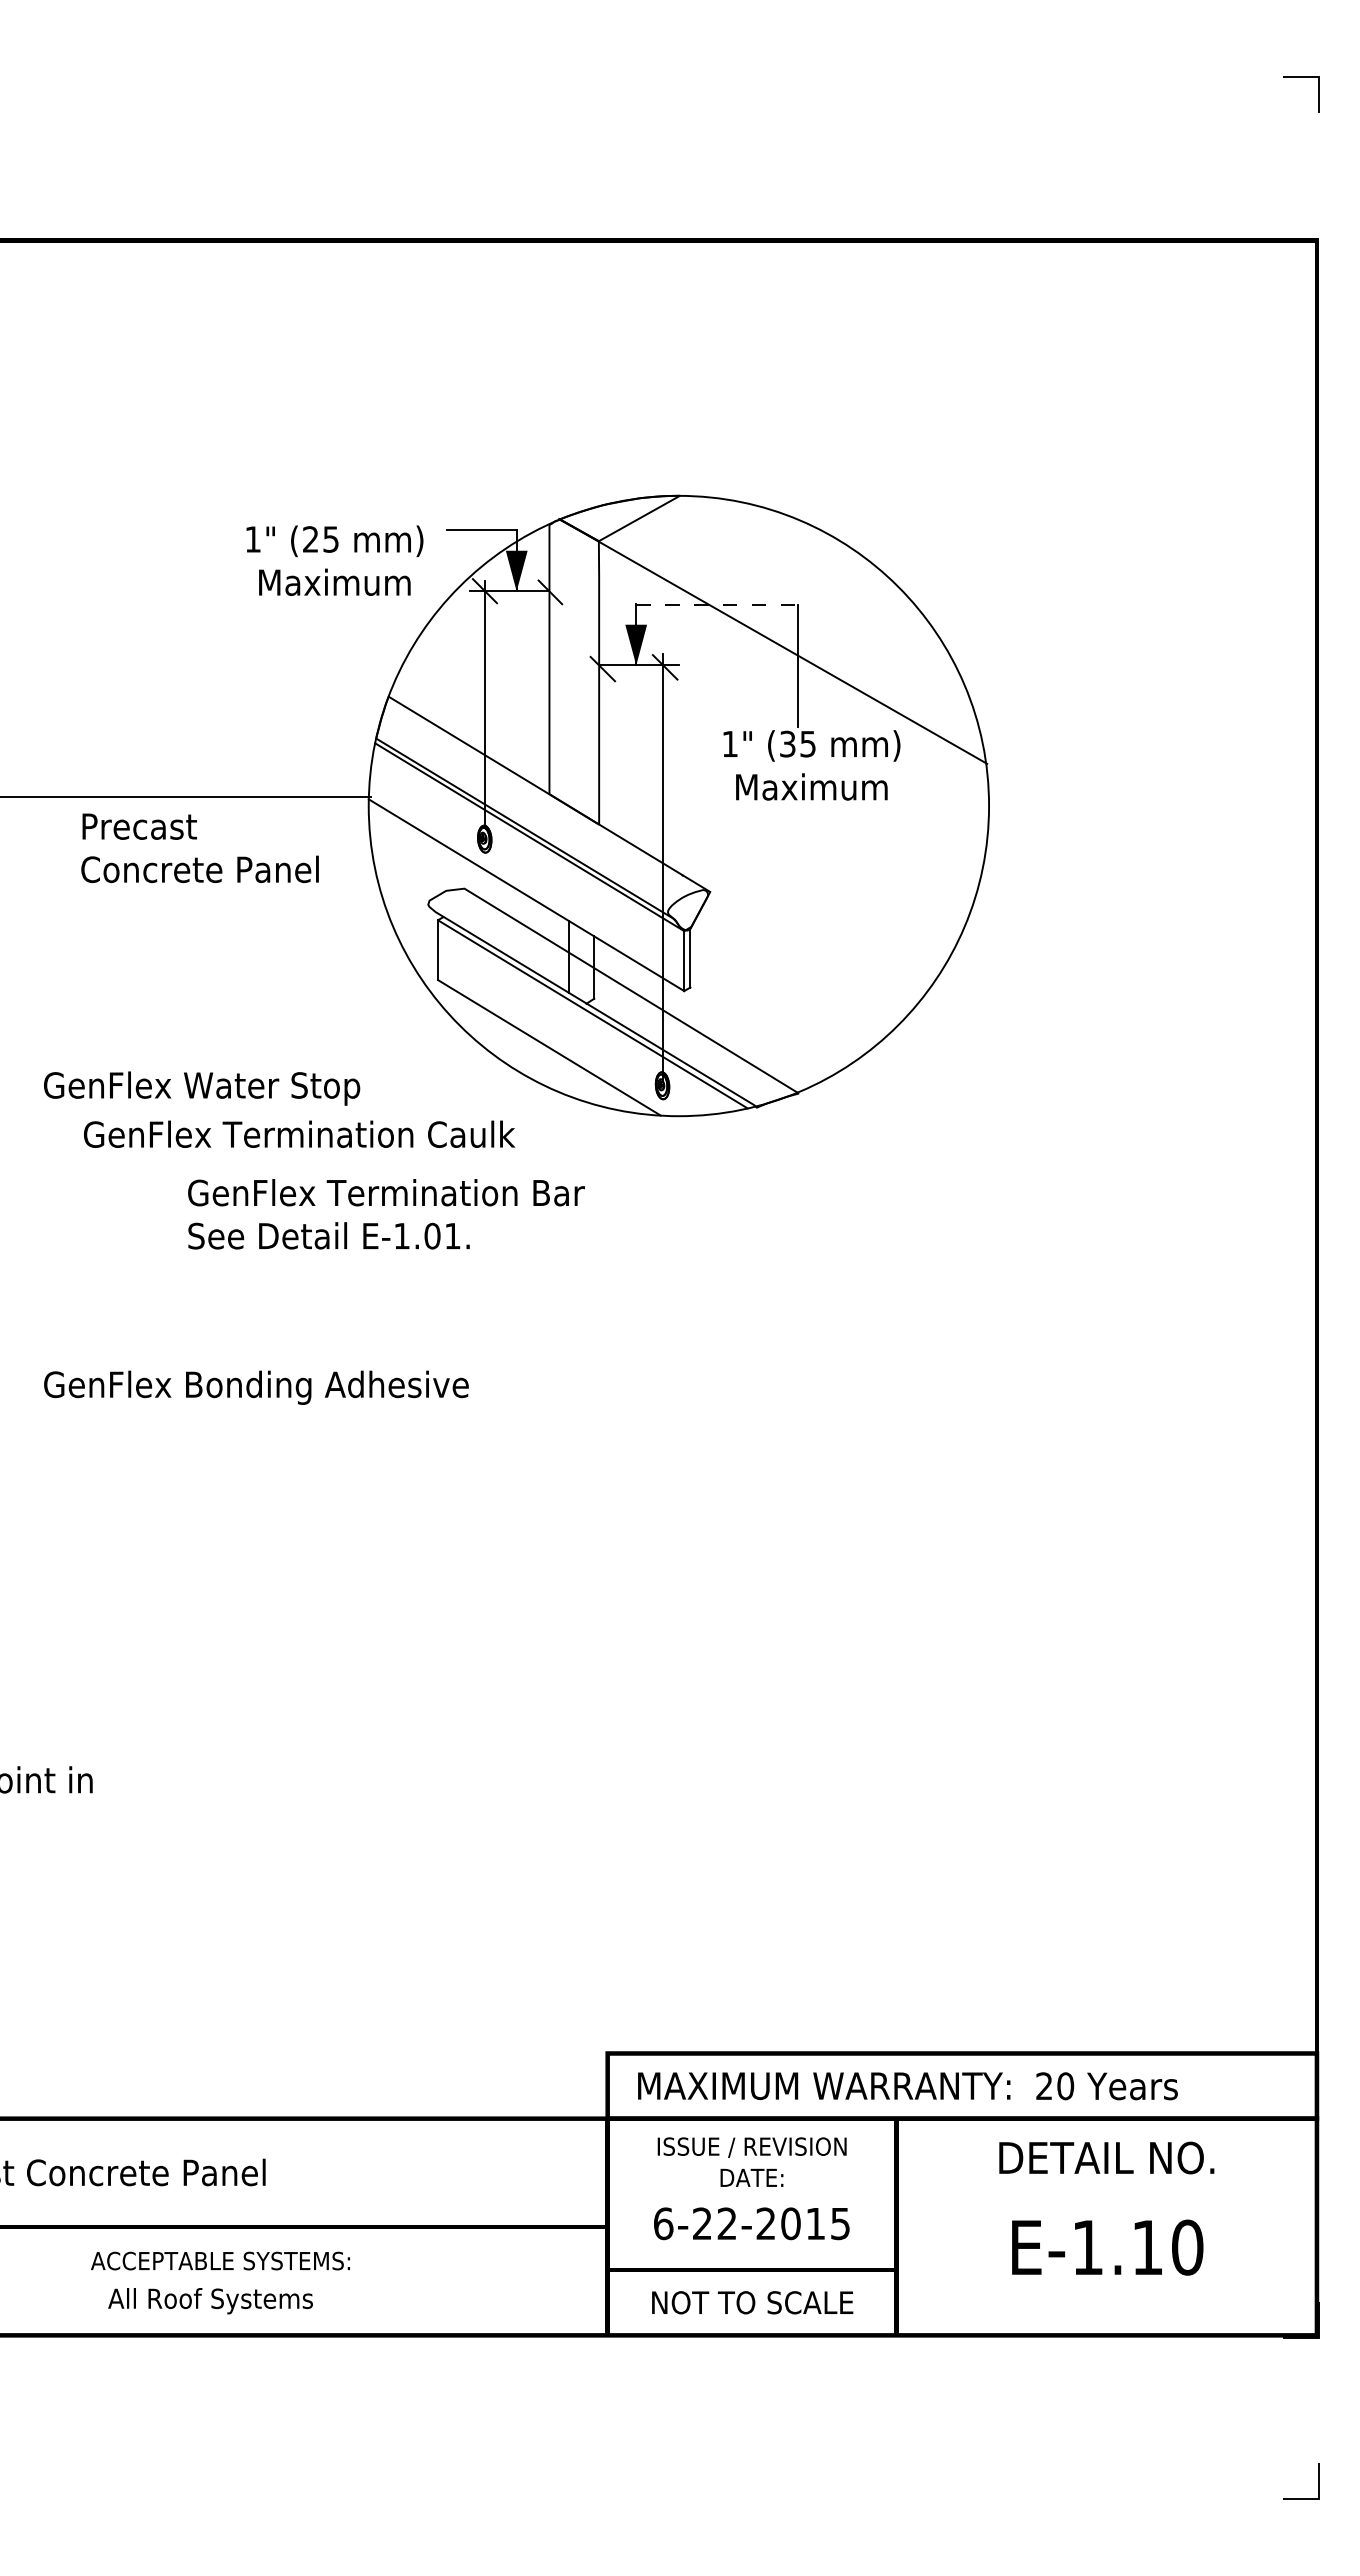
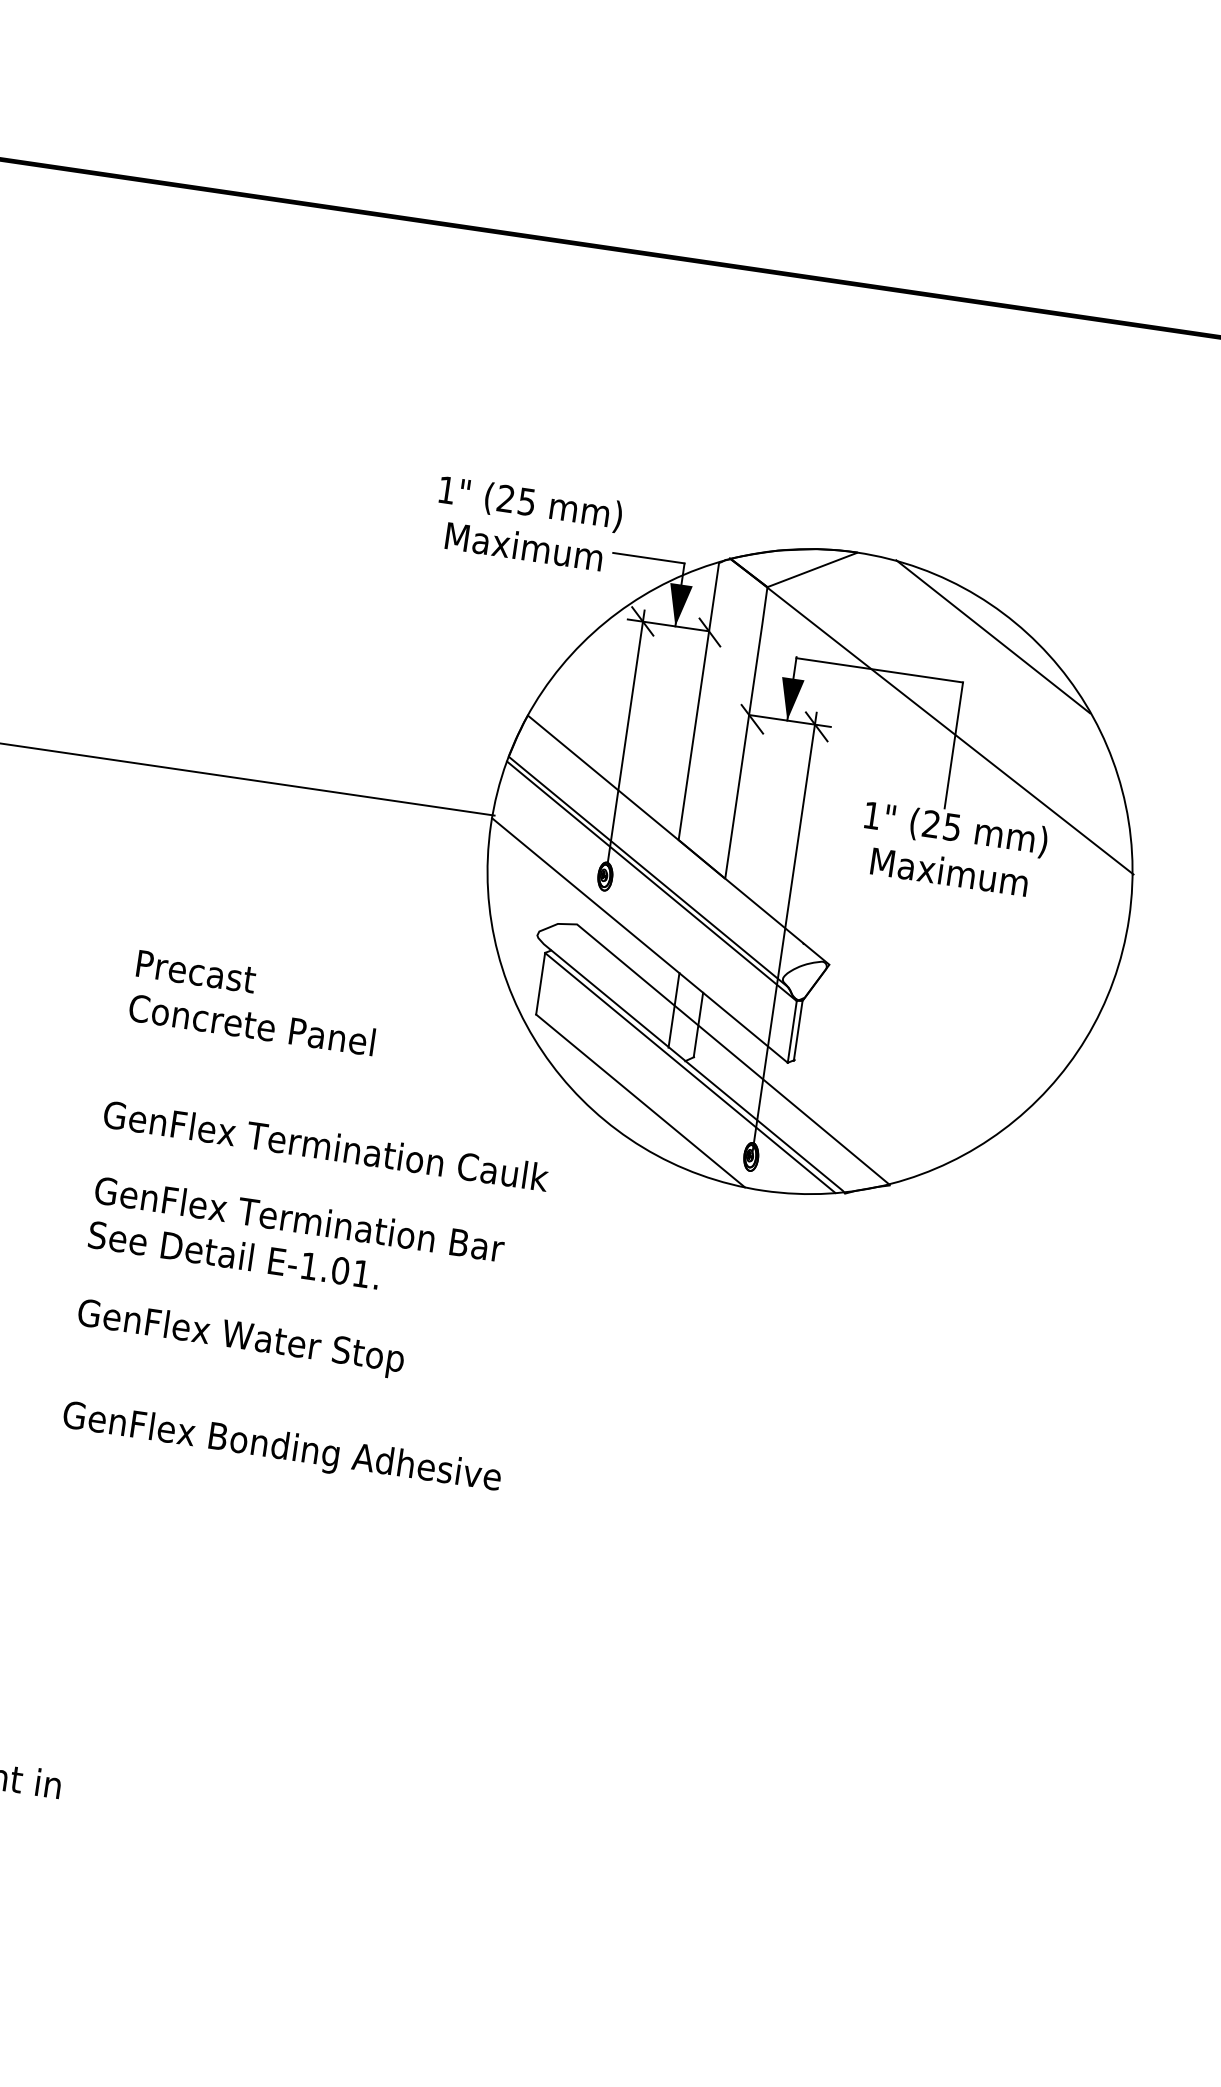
line: (820, 556) -> (993, 636), added
text: (334, 560) -> (527, 524), moved
line: (717, 604) -> (880, 670), dashed -> solid
text: (787, 744) -> (931, 824), (35 -> (25
text: (199, 848) -> (254, 1003), moved
text: (202, 1088) -> (241, 1338), moved
text: (299, 1133) -> (326, 1145), moved
text: (386, 1214) -> (296, 1241), moved
text: (256, 1387) -> (282, 1448), moved

